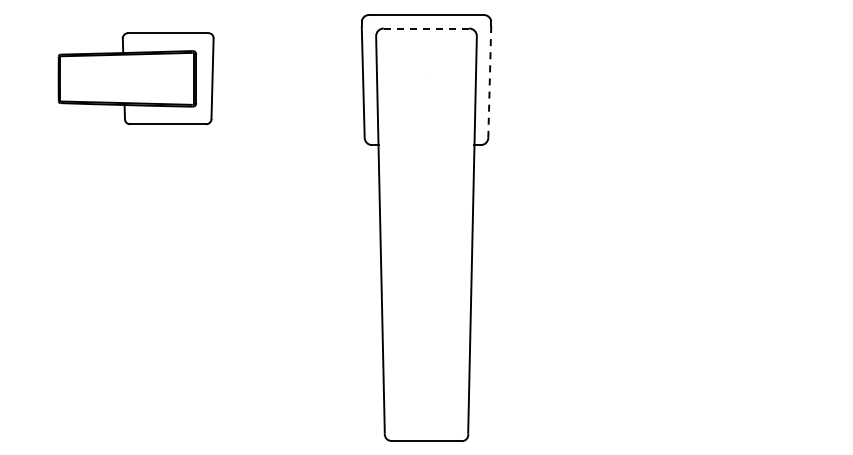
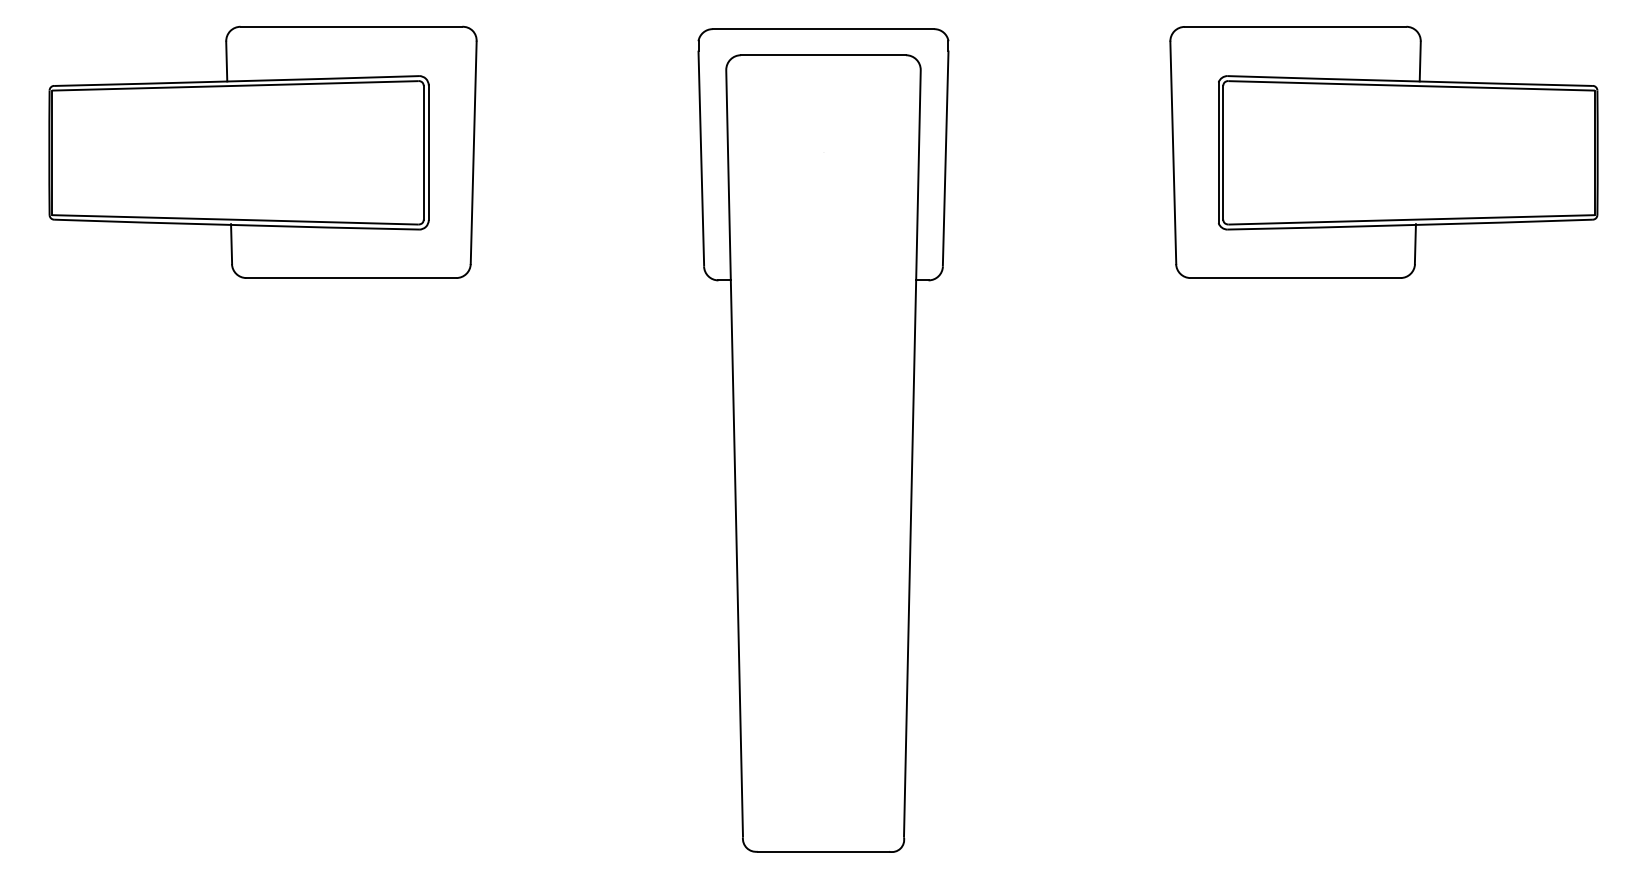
line: (426, 28) -> (823, 55), dashed -> solid
part: (135, 78) -> (261, 151), size x1.43
part: (716, 78) -> (1383, 151), added
arc: (489, 81) -> (945, 157), dashed -> solid

